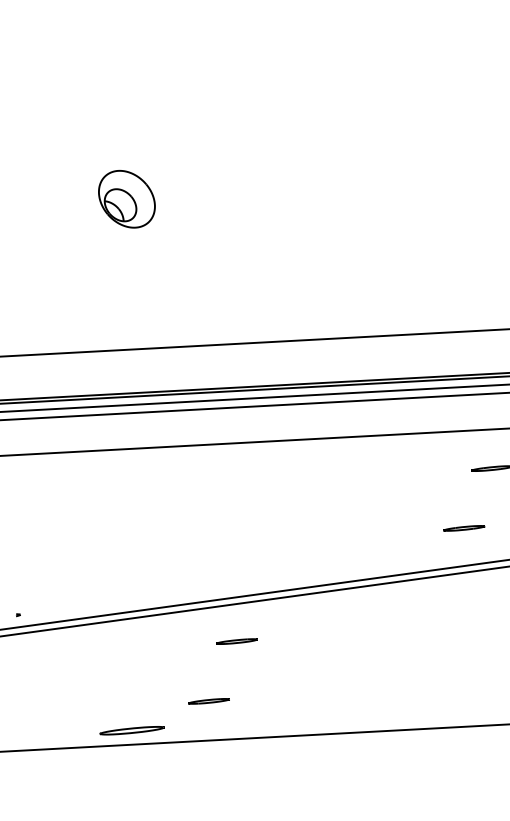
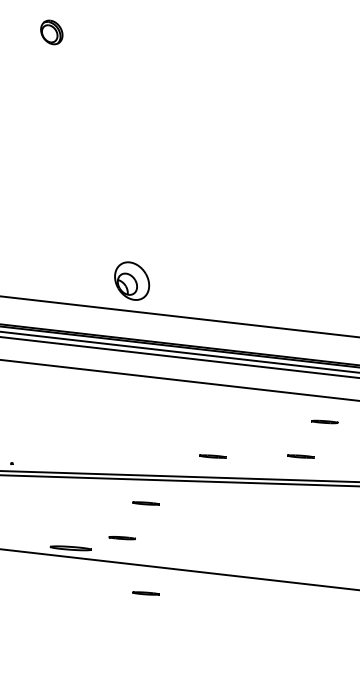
part: (127, 198) -> (132, 280), moved
line: (327, 551) -> (212, 456), added
line: (259, 781) -> (145, 593), added

